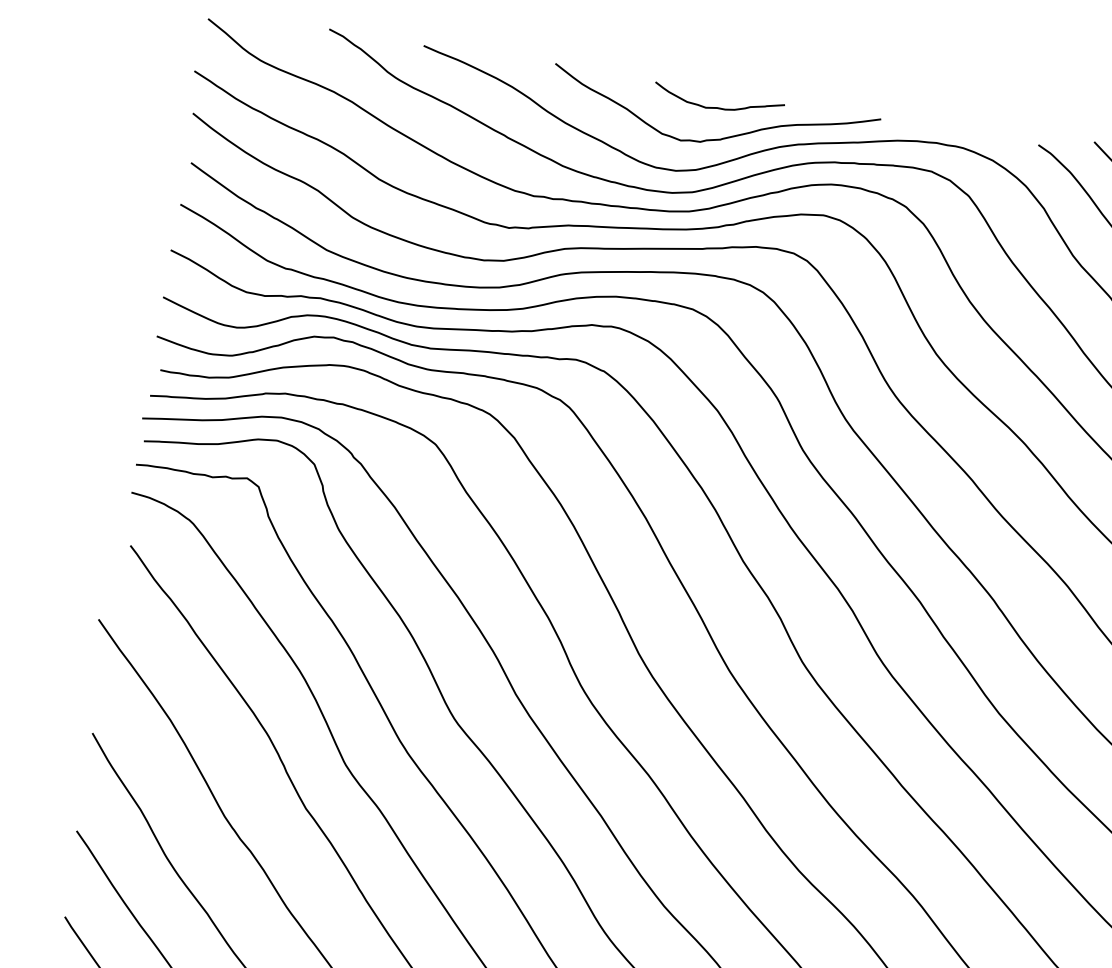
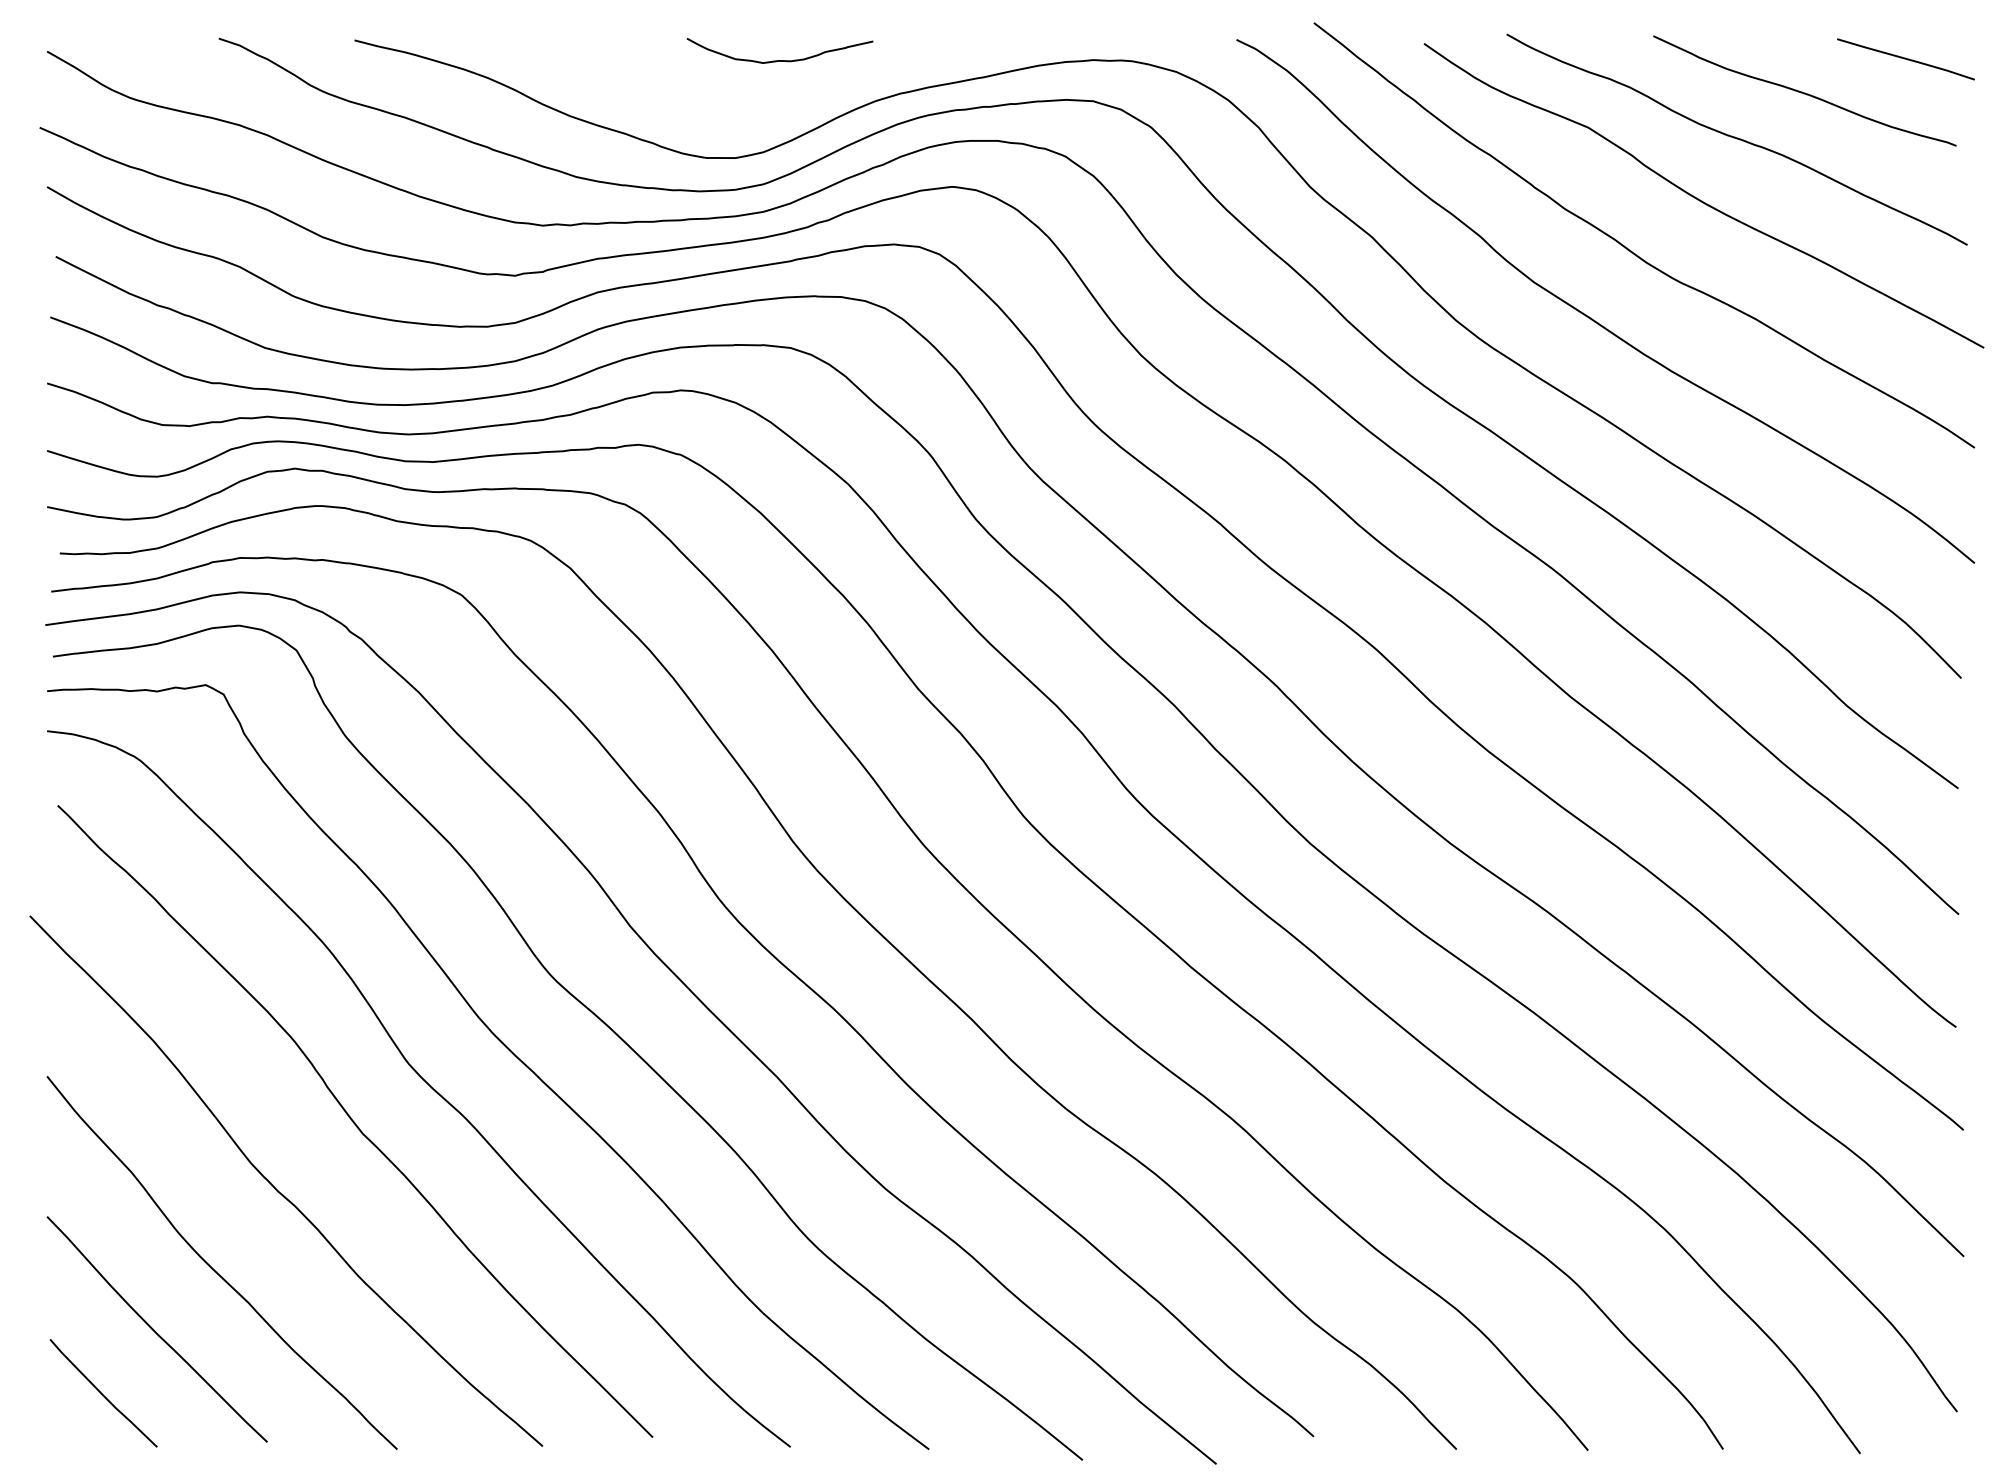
curve: (716, 139) -> (784, 104), removed

